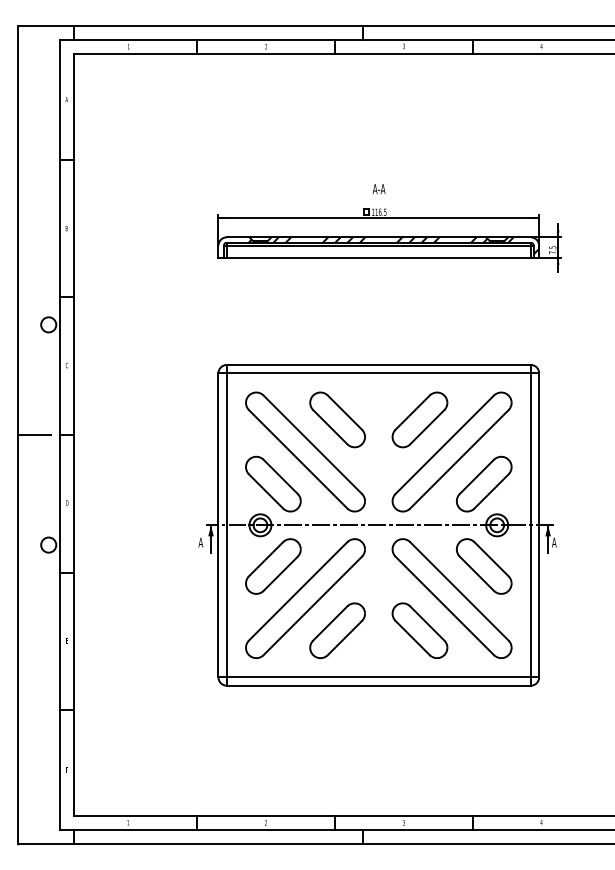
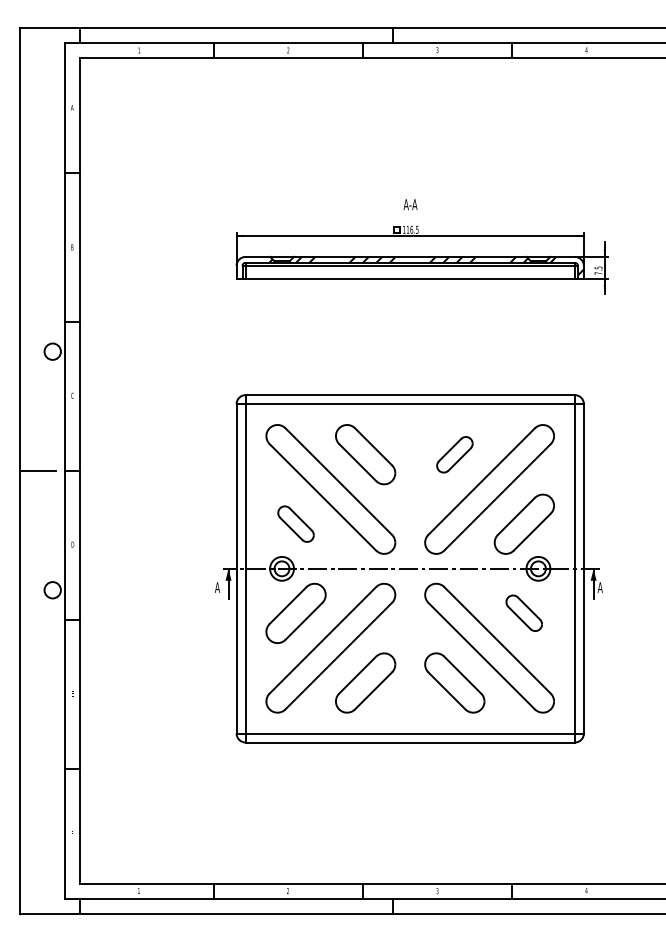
part: (419, 419) -> (454, 454), size x0.6
part: (272, 483) -> (295, 523), size x0.6
part: (483, 565) -> (523, 612), size x0.6

